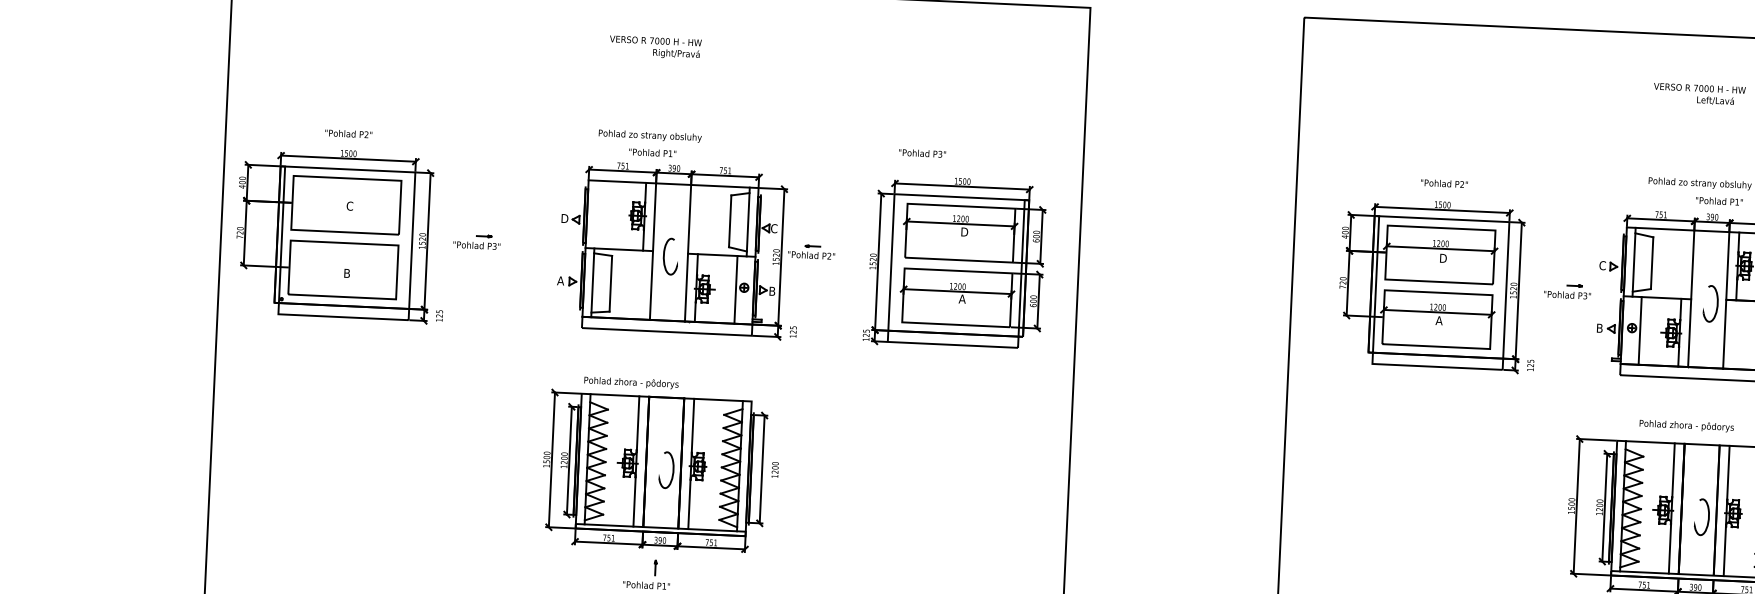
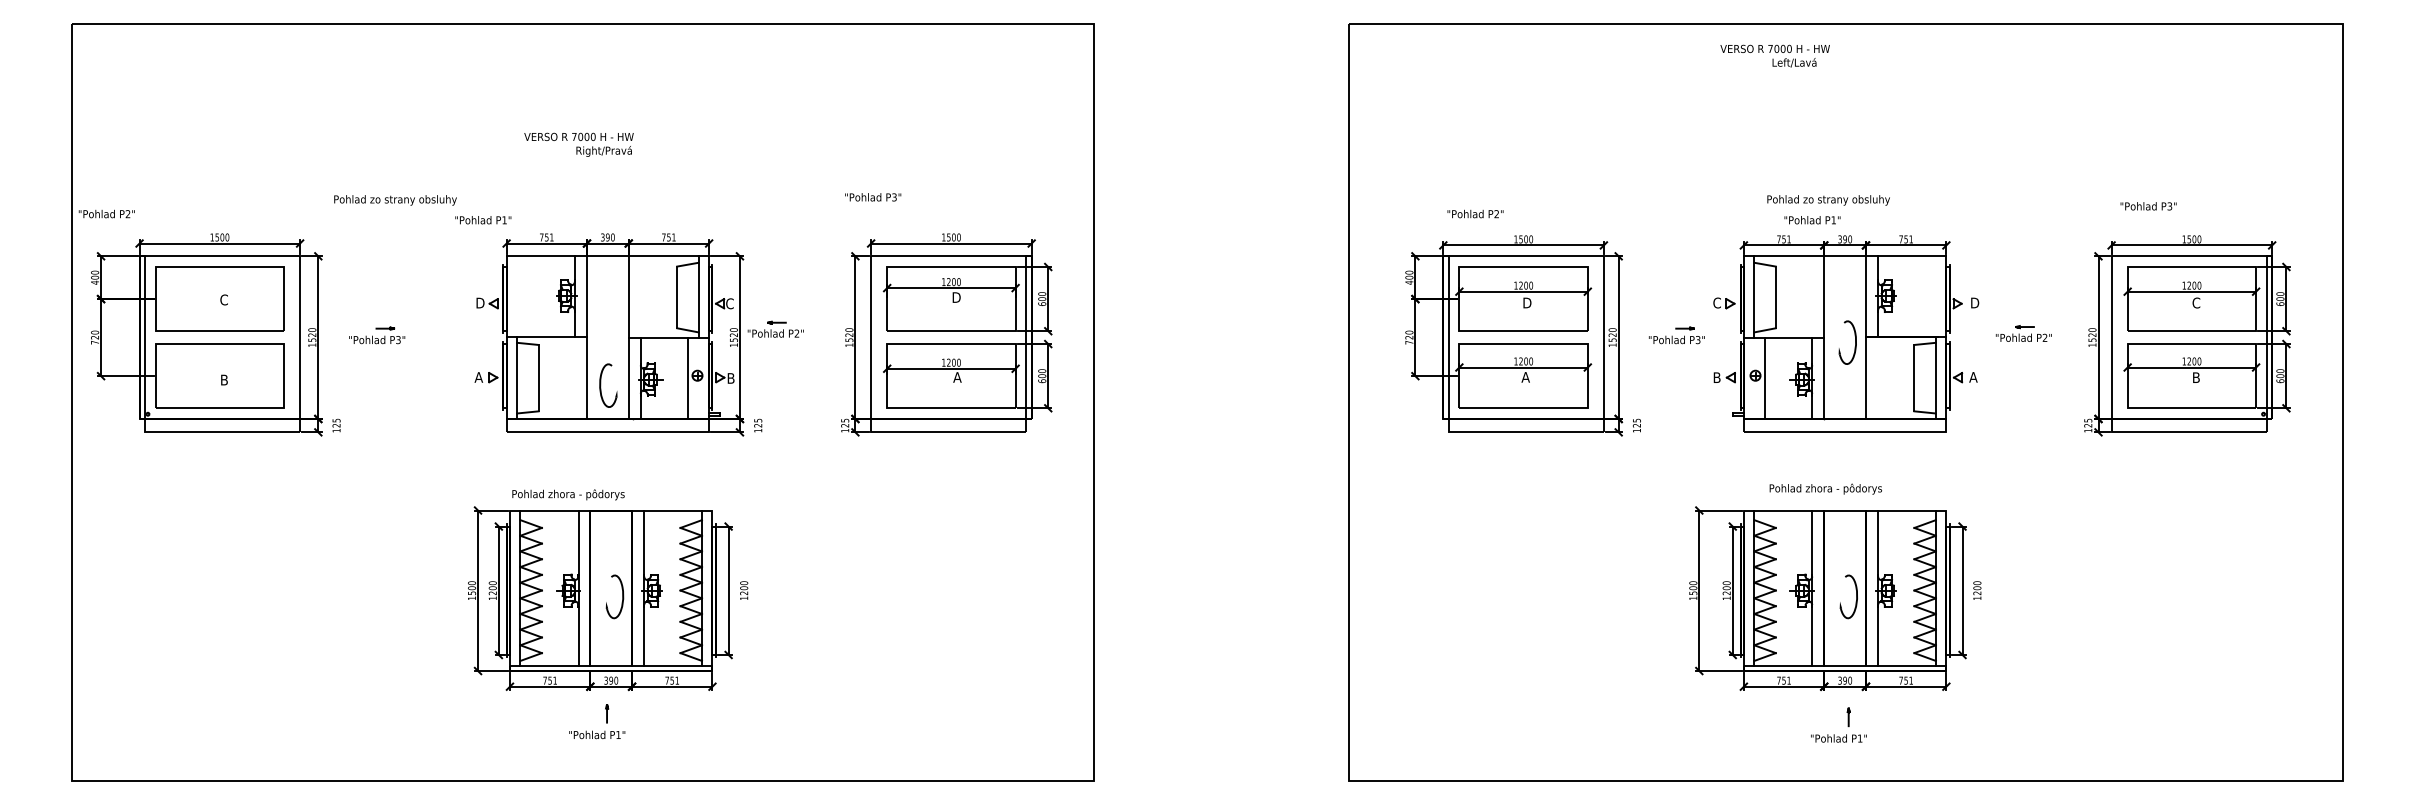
text: (655, 47) -> (578, 144), moved
text: (1699, 93) -> (1774, 55), moved
text: (348, 133) -> (106, 213), moved
text: (650, 136) -> (395, 200), moved
text: (652, 153) -> (483, 220), moved
text: (922, 153) -> (873, 197), moved
text: (1444, 183) -> (1475, 213), moved
text: (1719, 201) -> (1812, 220), moved
part: (664, 256) -> (601, 385), moved

